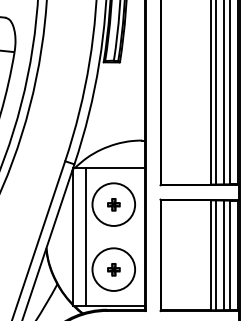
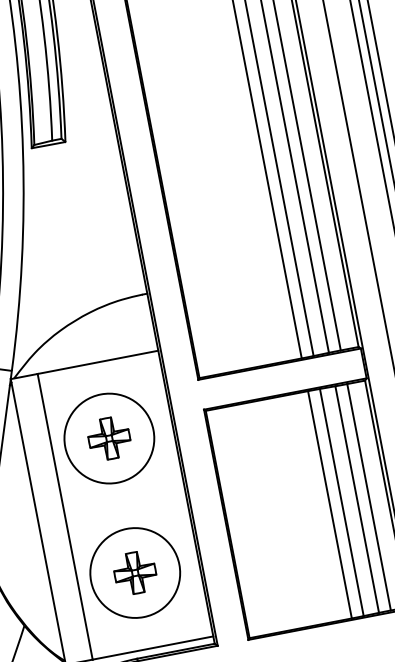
part: (113, 204) -> (108, 438), size x1.67
part: (113, 269) -> (134, 572), size x1.67

